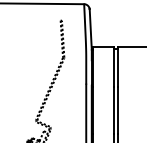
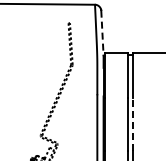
line: (90, 29) -> (102, 33), solid -> dashed
line: (118, 110) -> (133, 124), solid -> dashed

